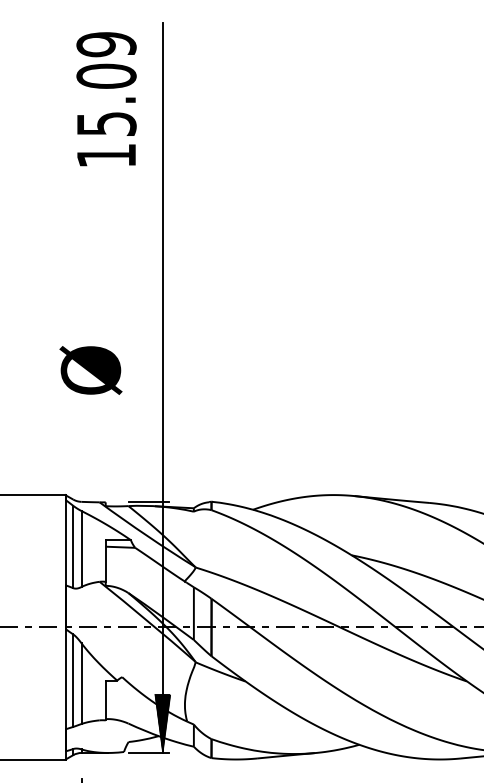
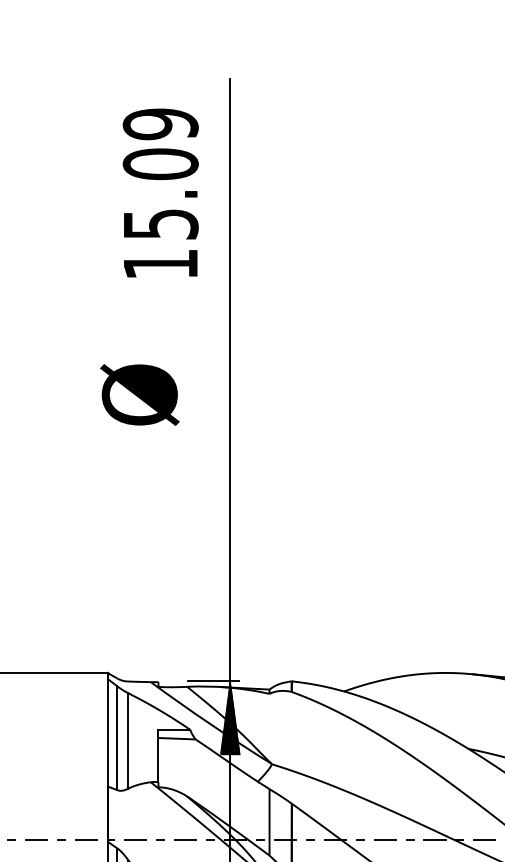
text: (106, 99) -> (160, 193), moved
text: (90, 370) -> (139, 395), moved
hatch: (162, 530) -> (229, 717), added

